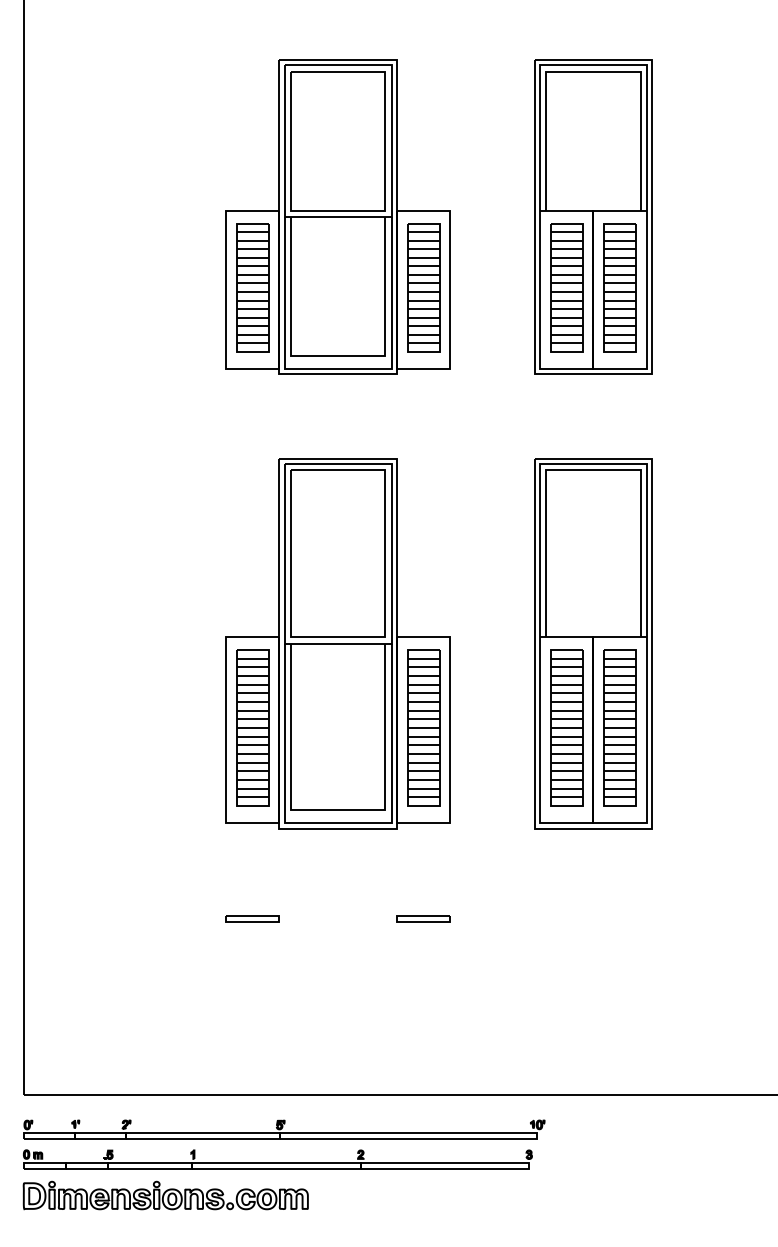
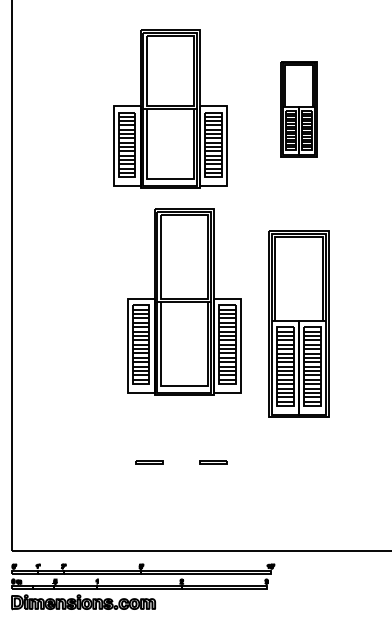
part: (592, 215) -> (298, 108), size x0.6
part: (338, 642) -> (184, 301), moved
line: (253, 916) -> (149, 461), moved

